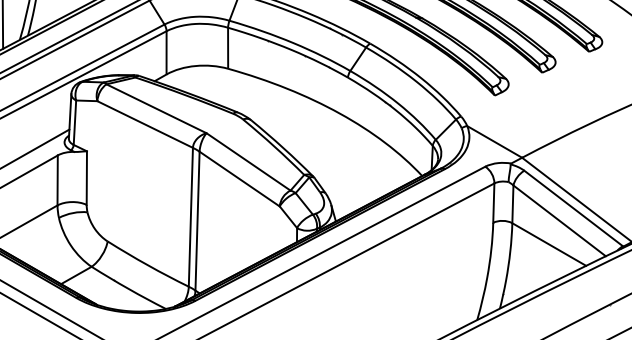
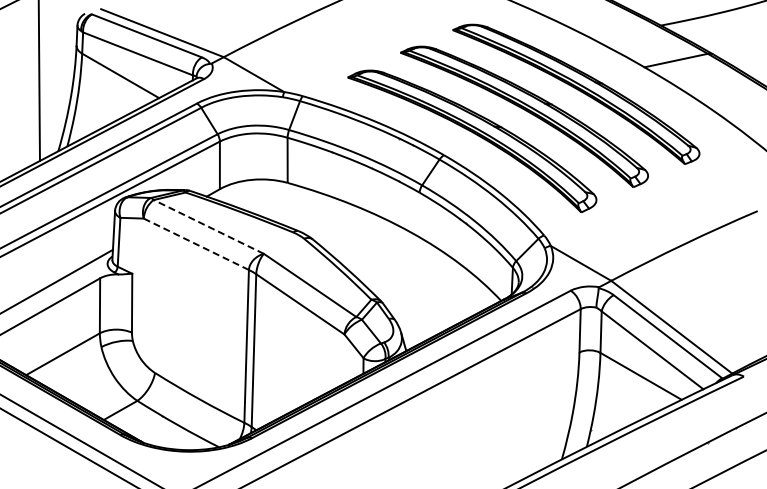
line: (156, 108) -> (208, 226), solid -> dashed
line: (145, 124) -> (196, 244), solid -> dashed

